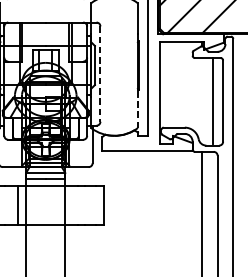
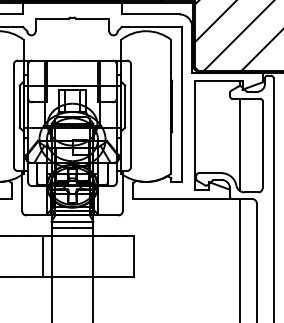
line: (100, 74) -> (131, 116), dashed -> solid
line: (212, 100) -> (239, 144), moved
line: (138, 112) -> (171, 156), dashed -> solid

